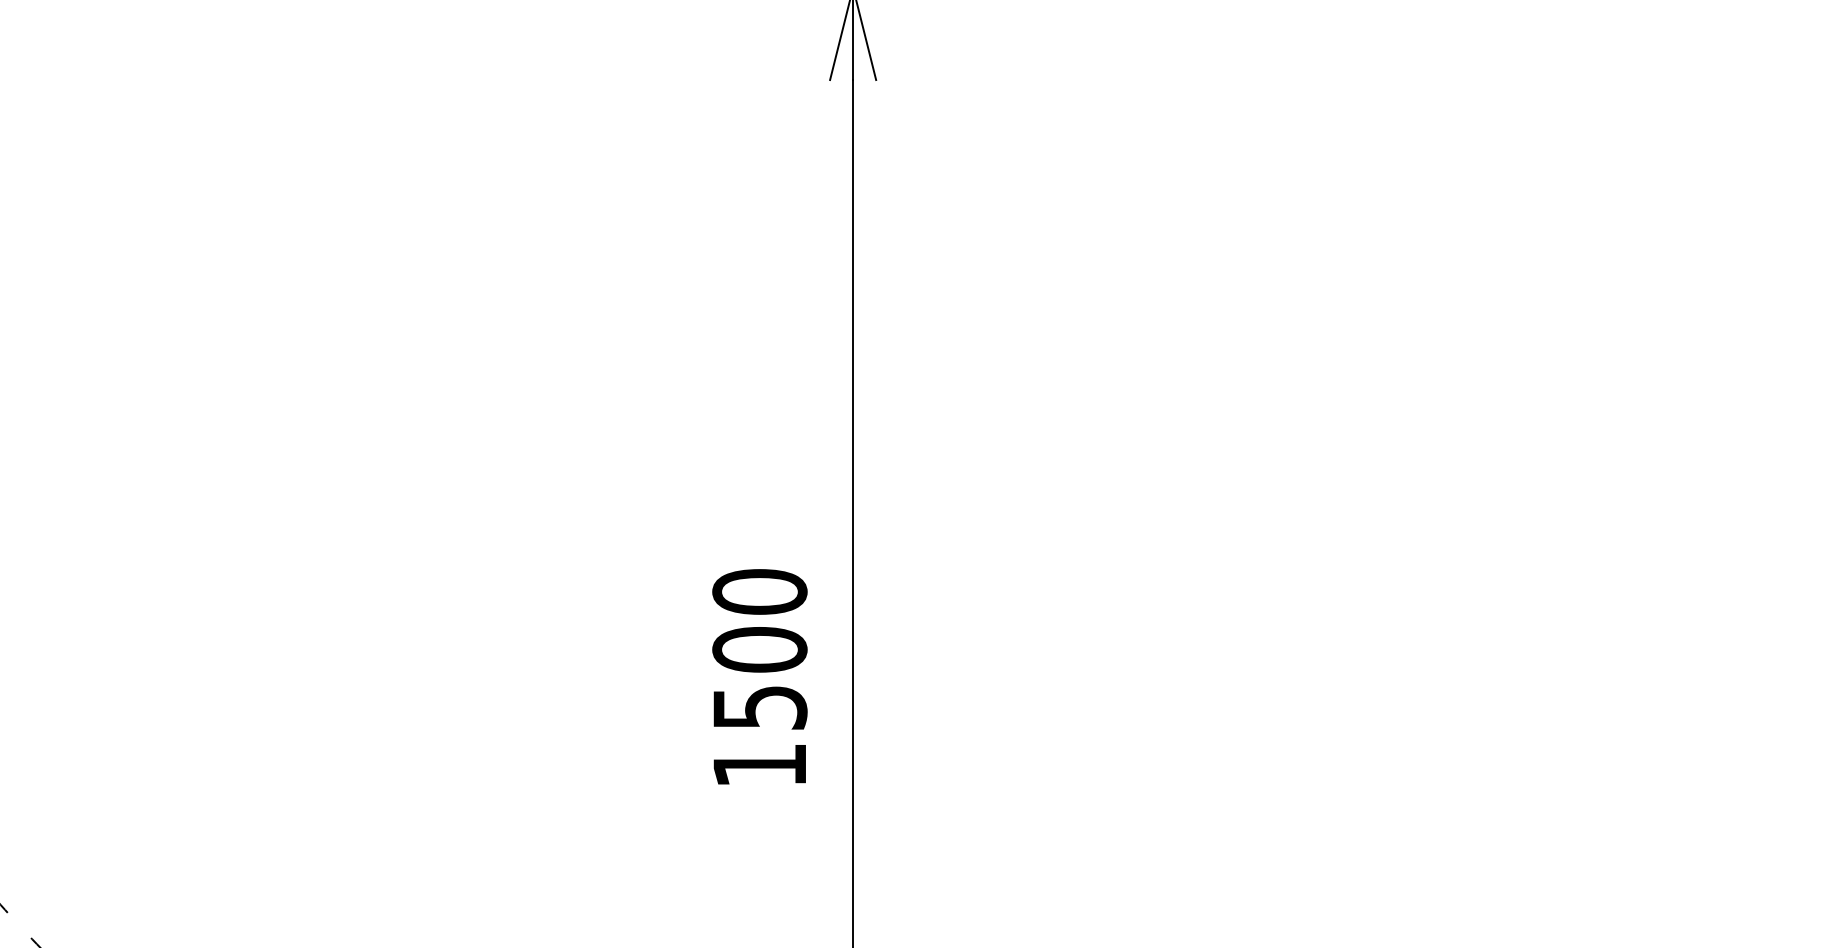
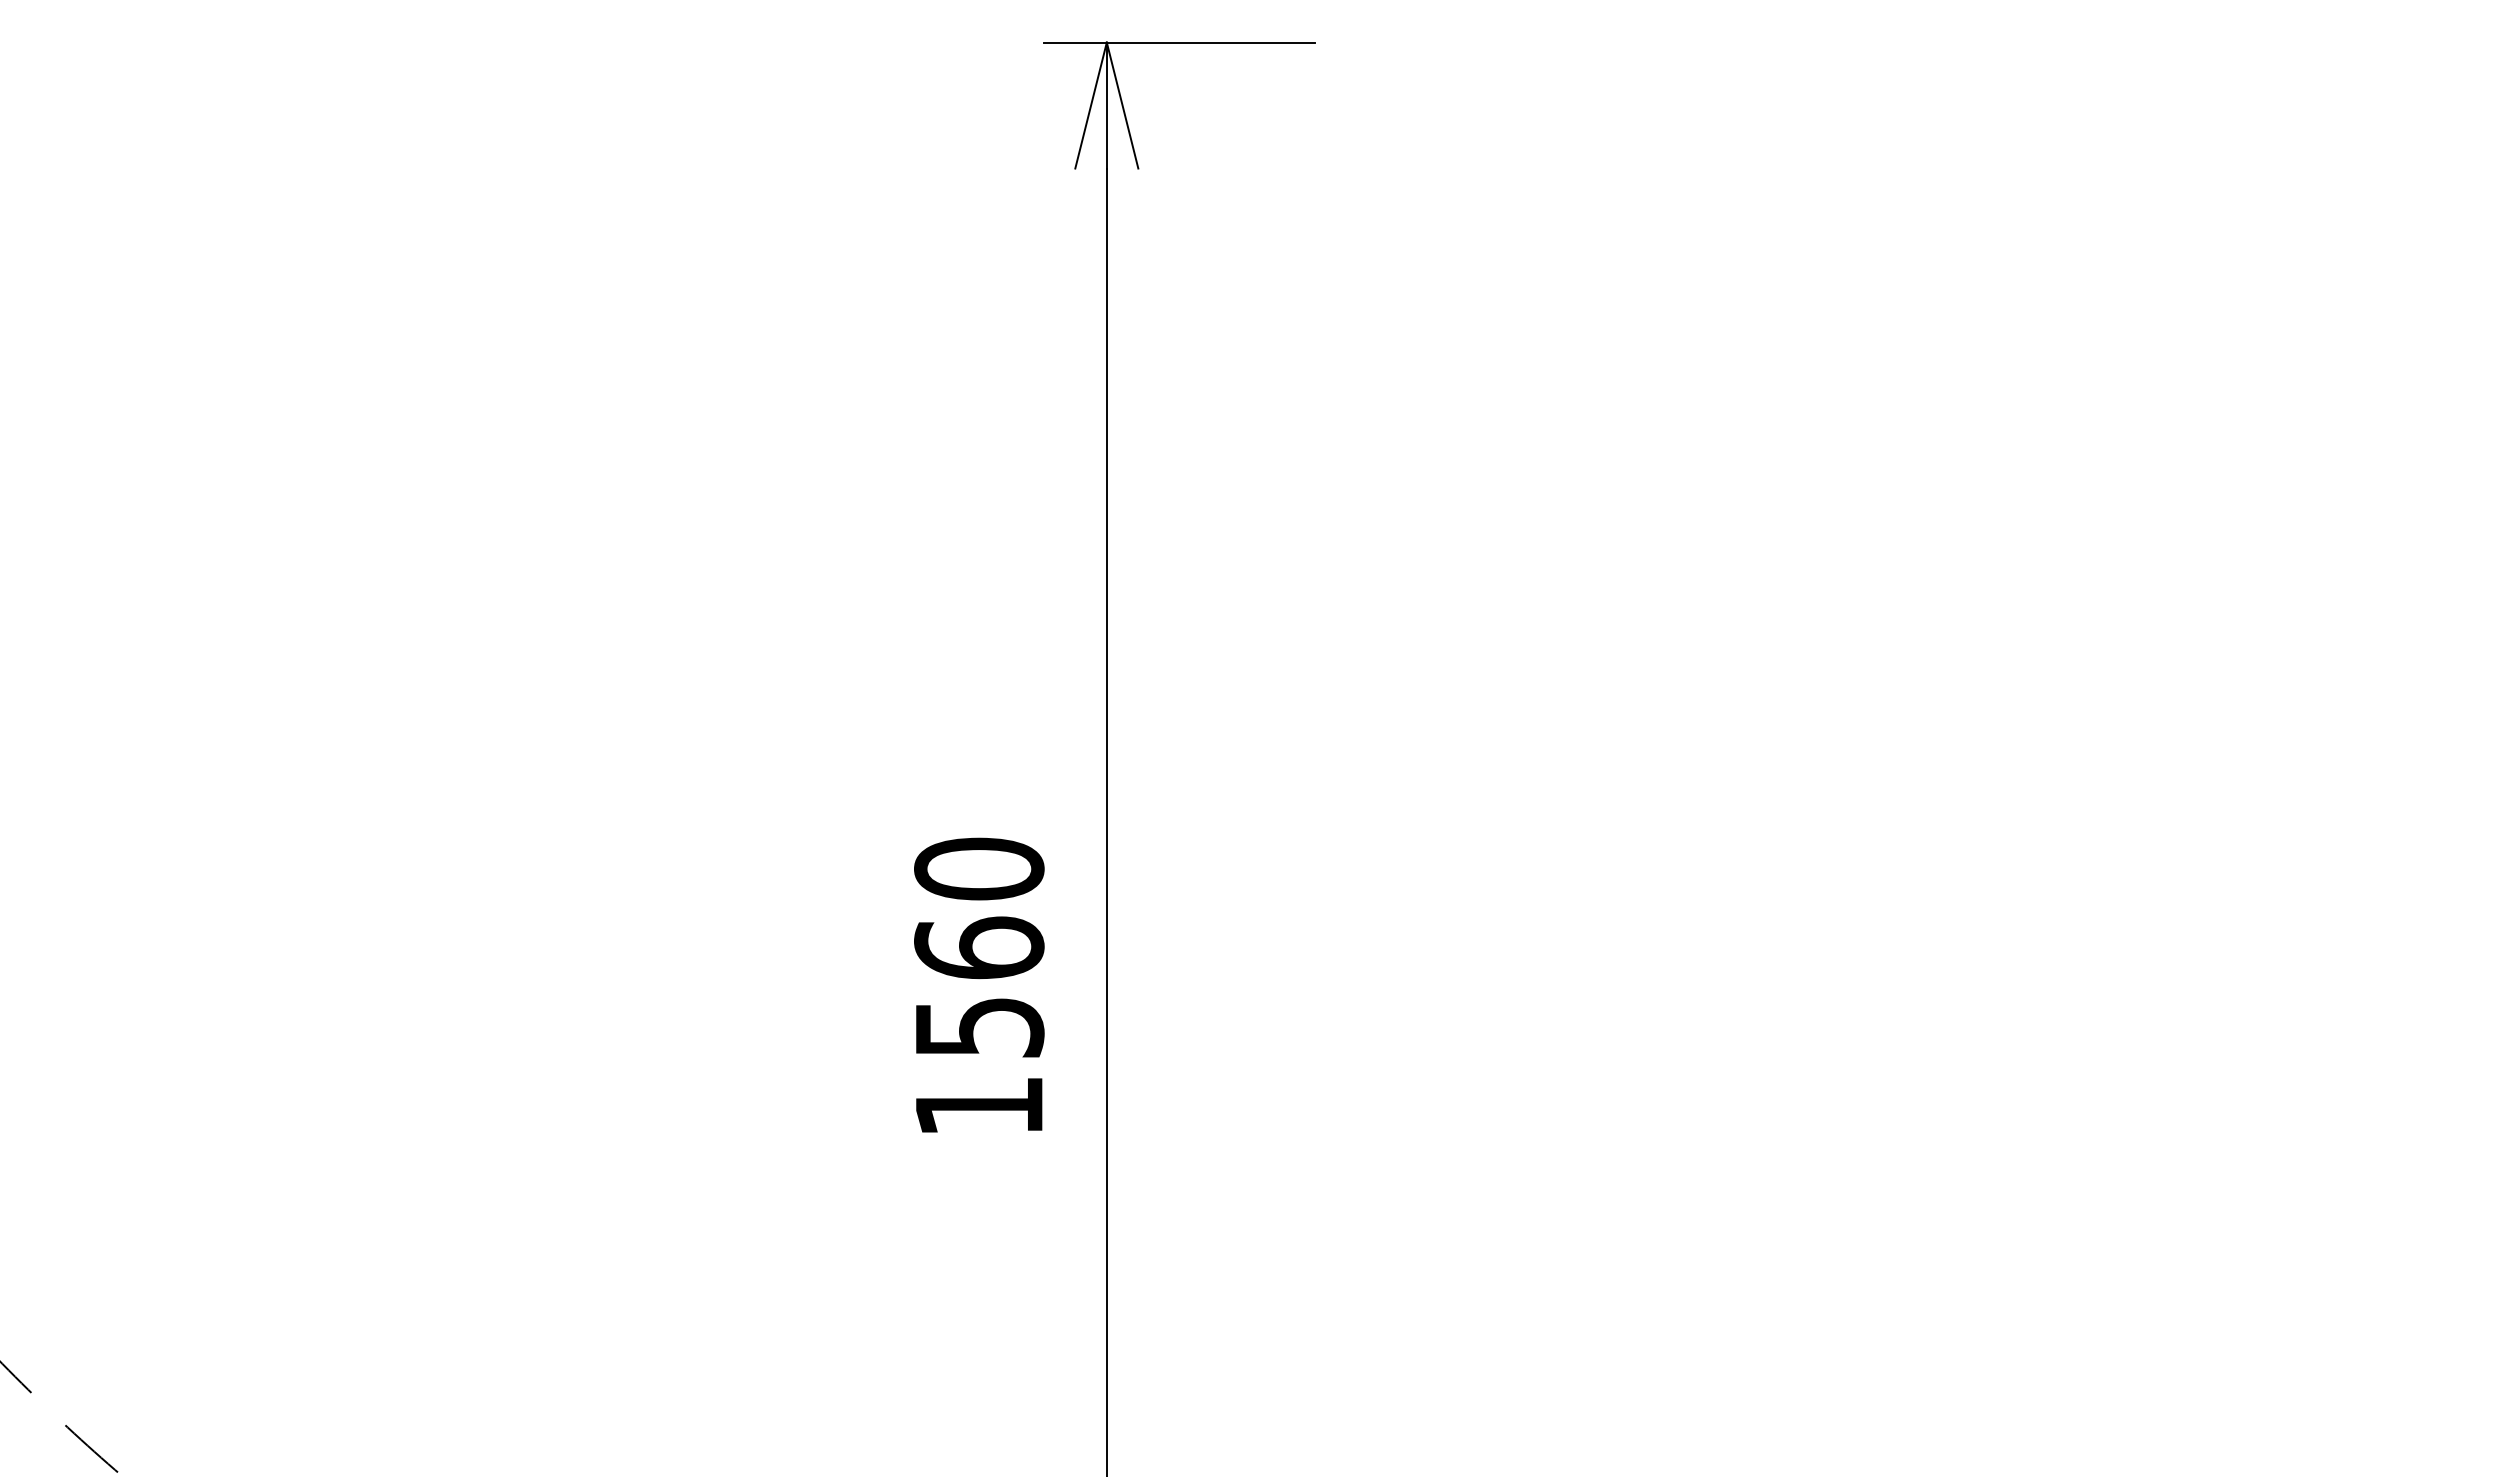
text: (760, 649) -> (979, 947), 1500 -> 1560

